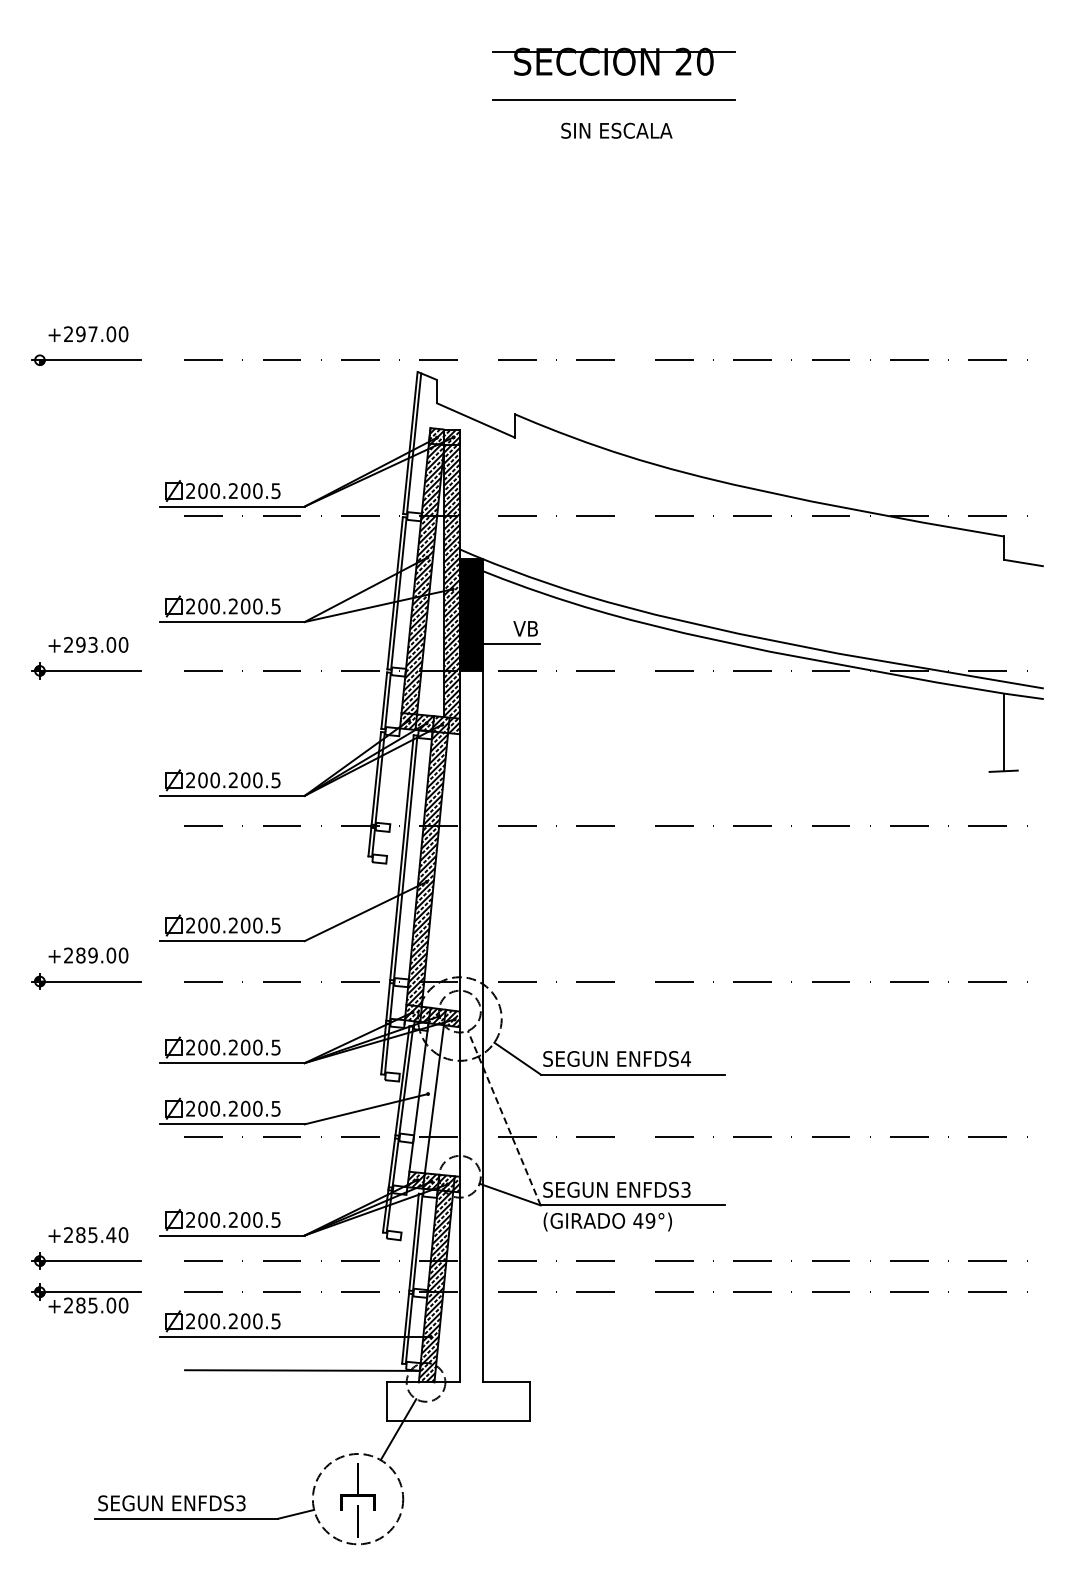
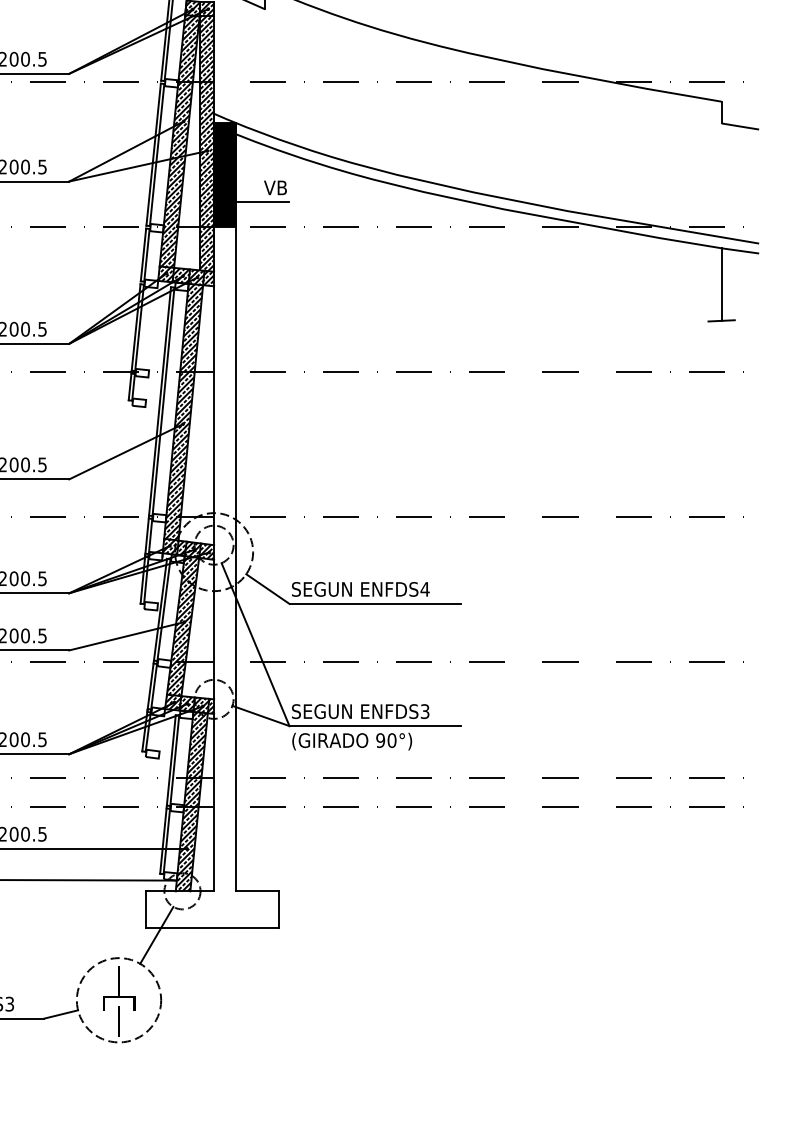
hatch: (426, 1097) -> (182, 625), added
line: (504, 1118) -> (255, 644), dashed -> solid
text: (644, 1220) -> (386, 740), 49°) -> 90°)

